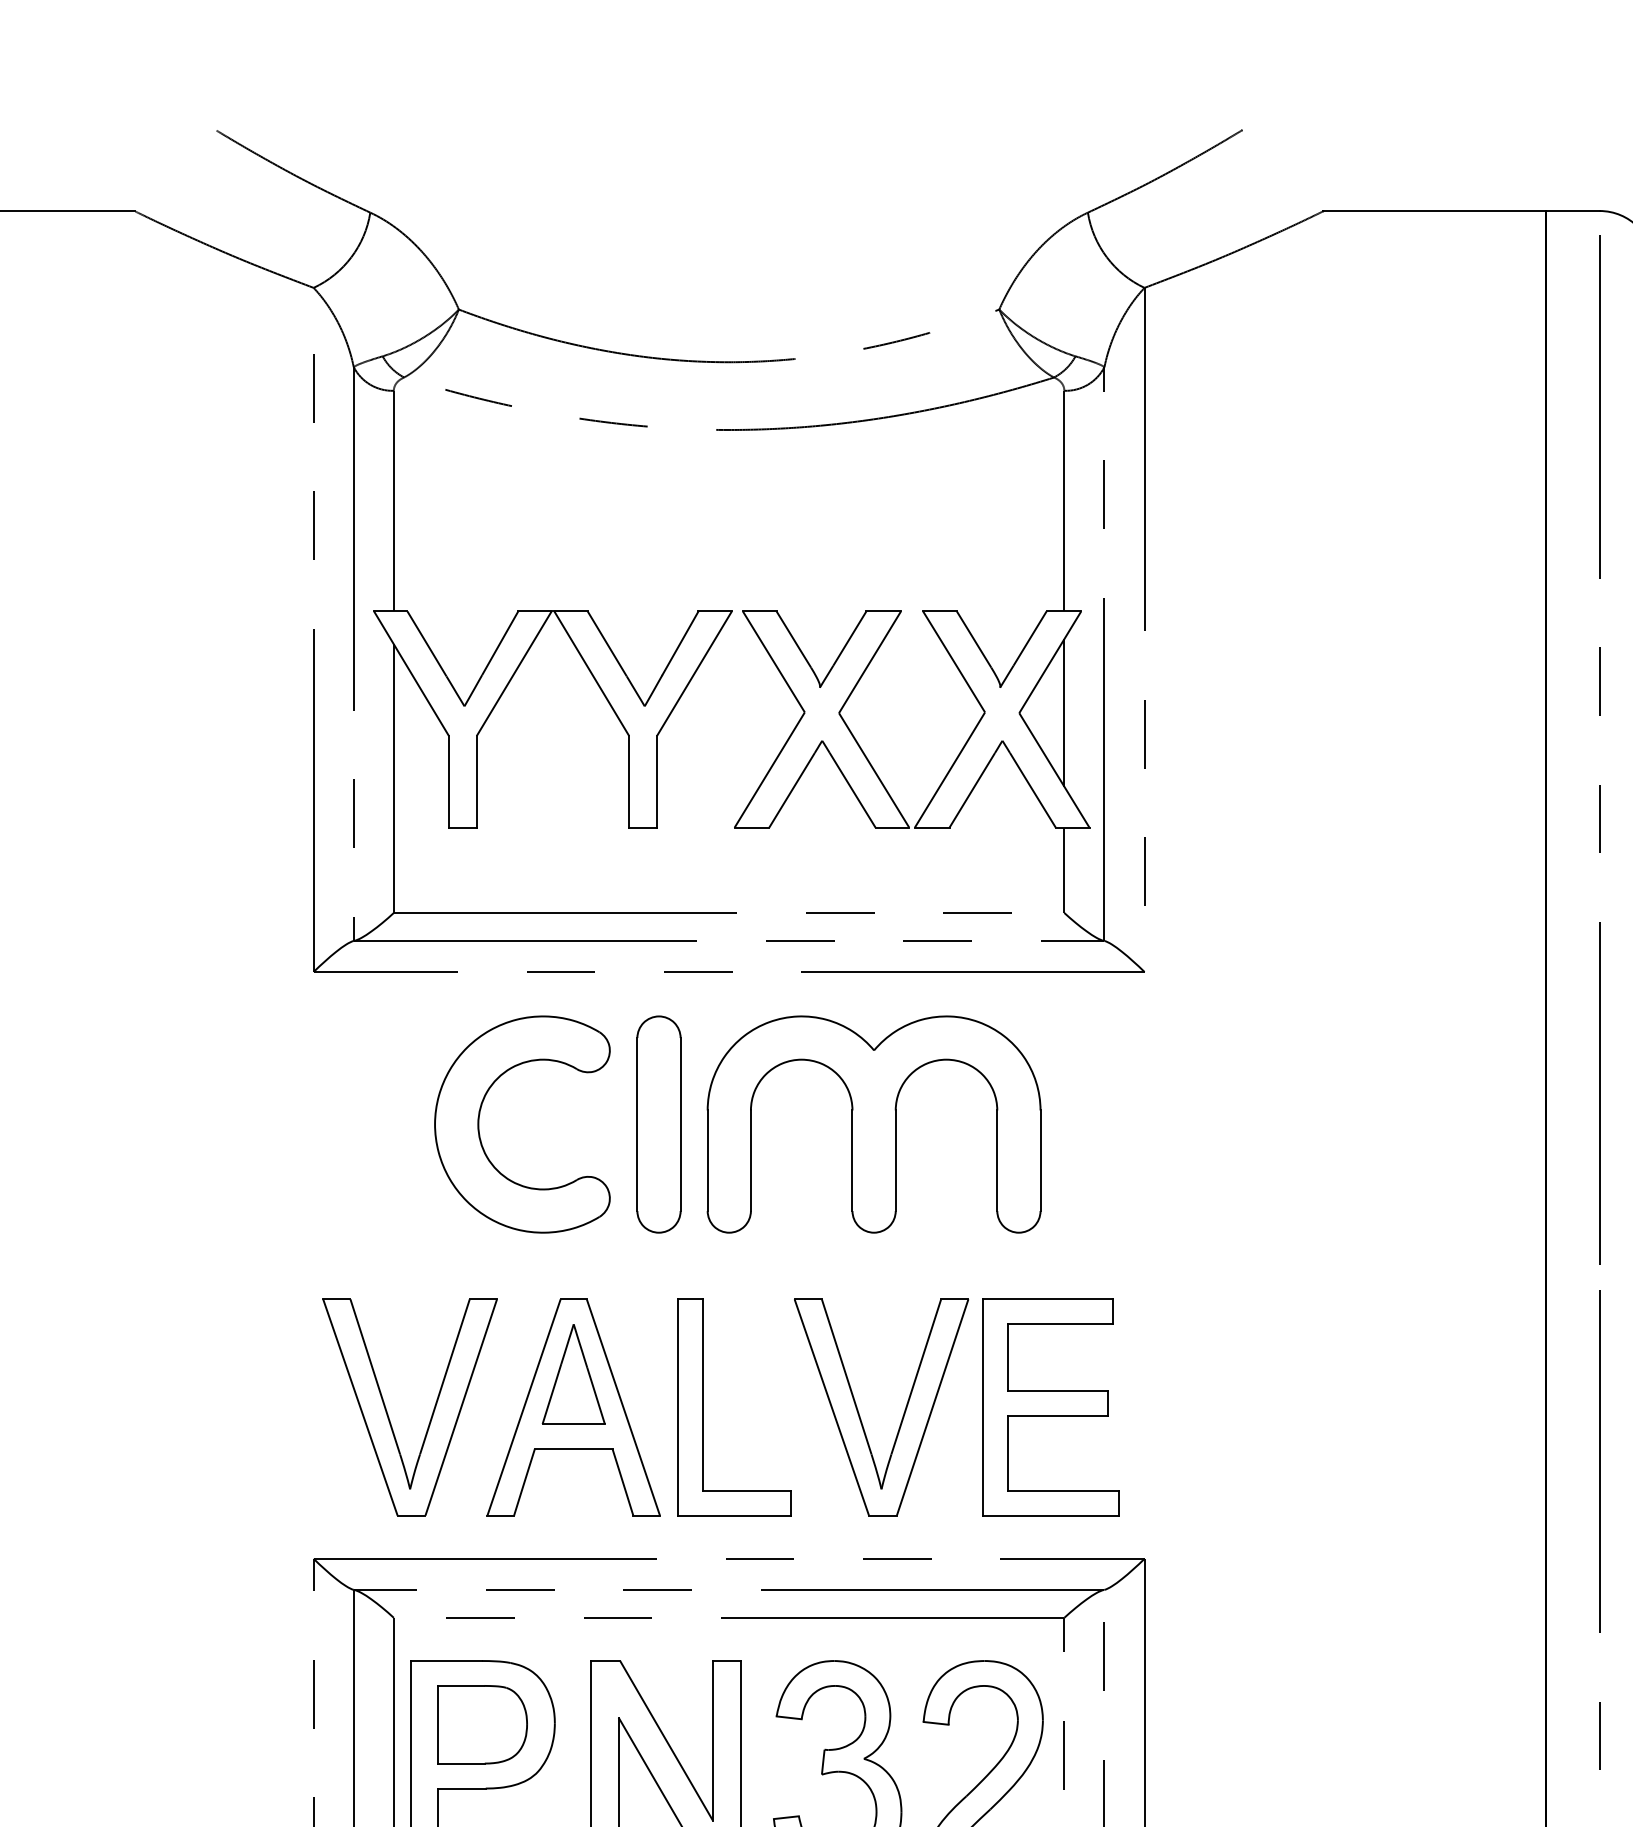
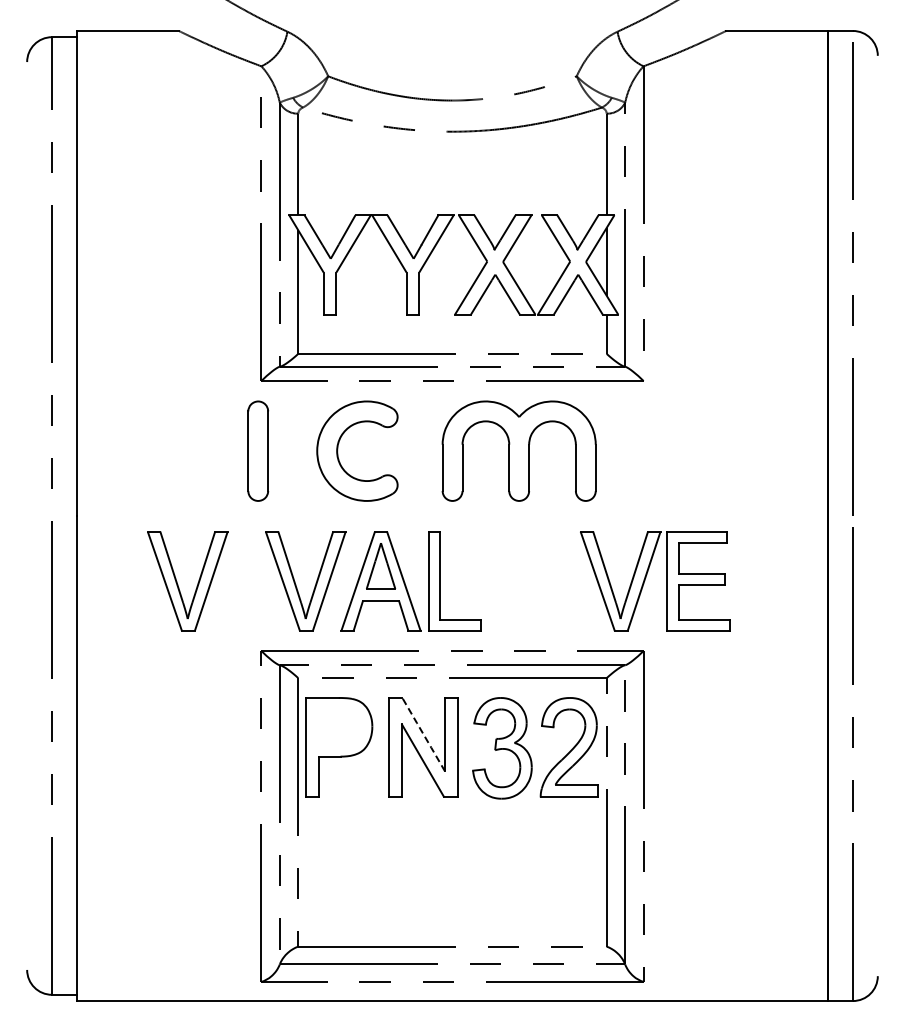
part: (659, 1122) -> (258, 450), moved
part: (937, 1399) -> (646, 577), moved
part: (133, 1414) -> (178, 584), added
part: (483, 1722) -> (339, 726), removed
line: (666, 1740) -> (423, 734), solid -> dashed

